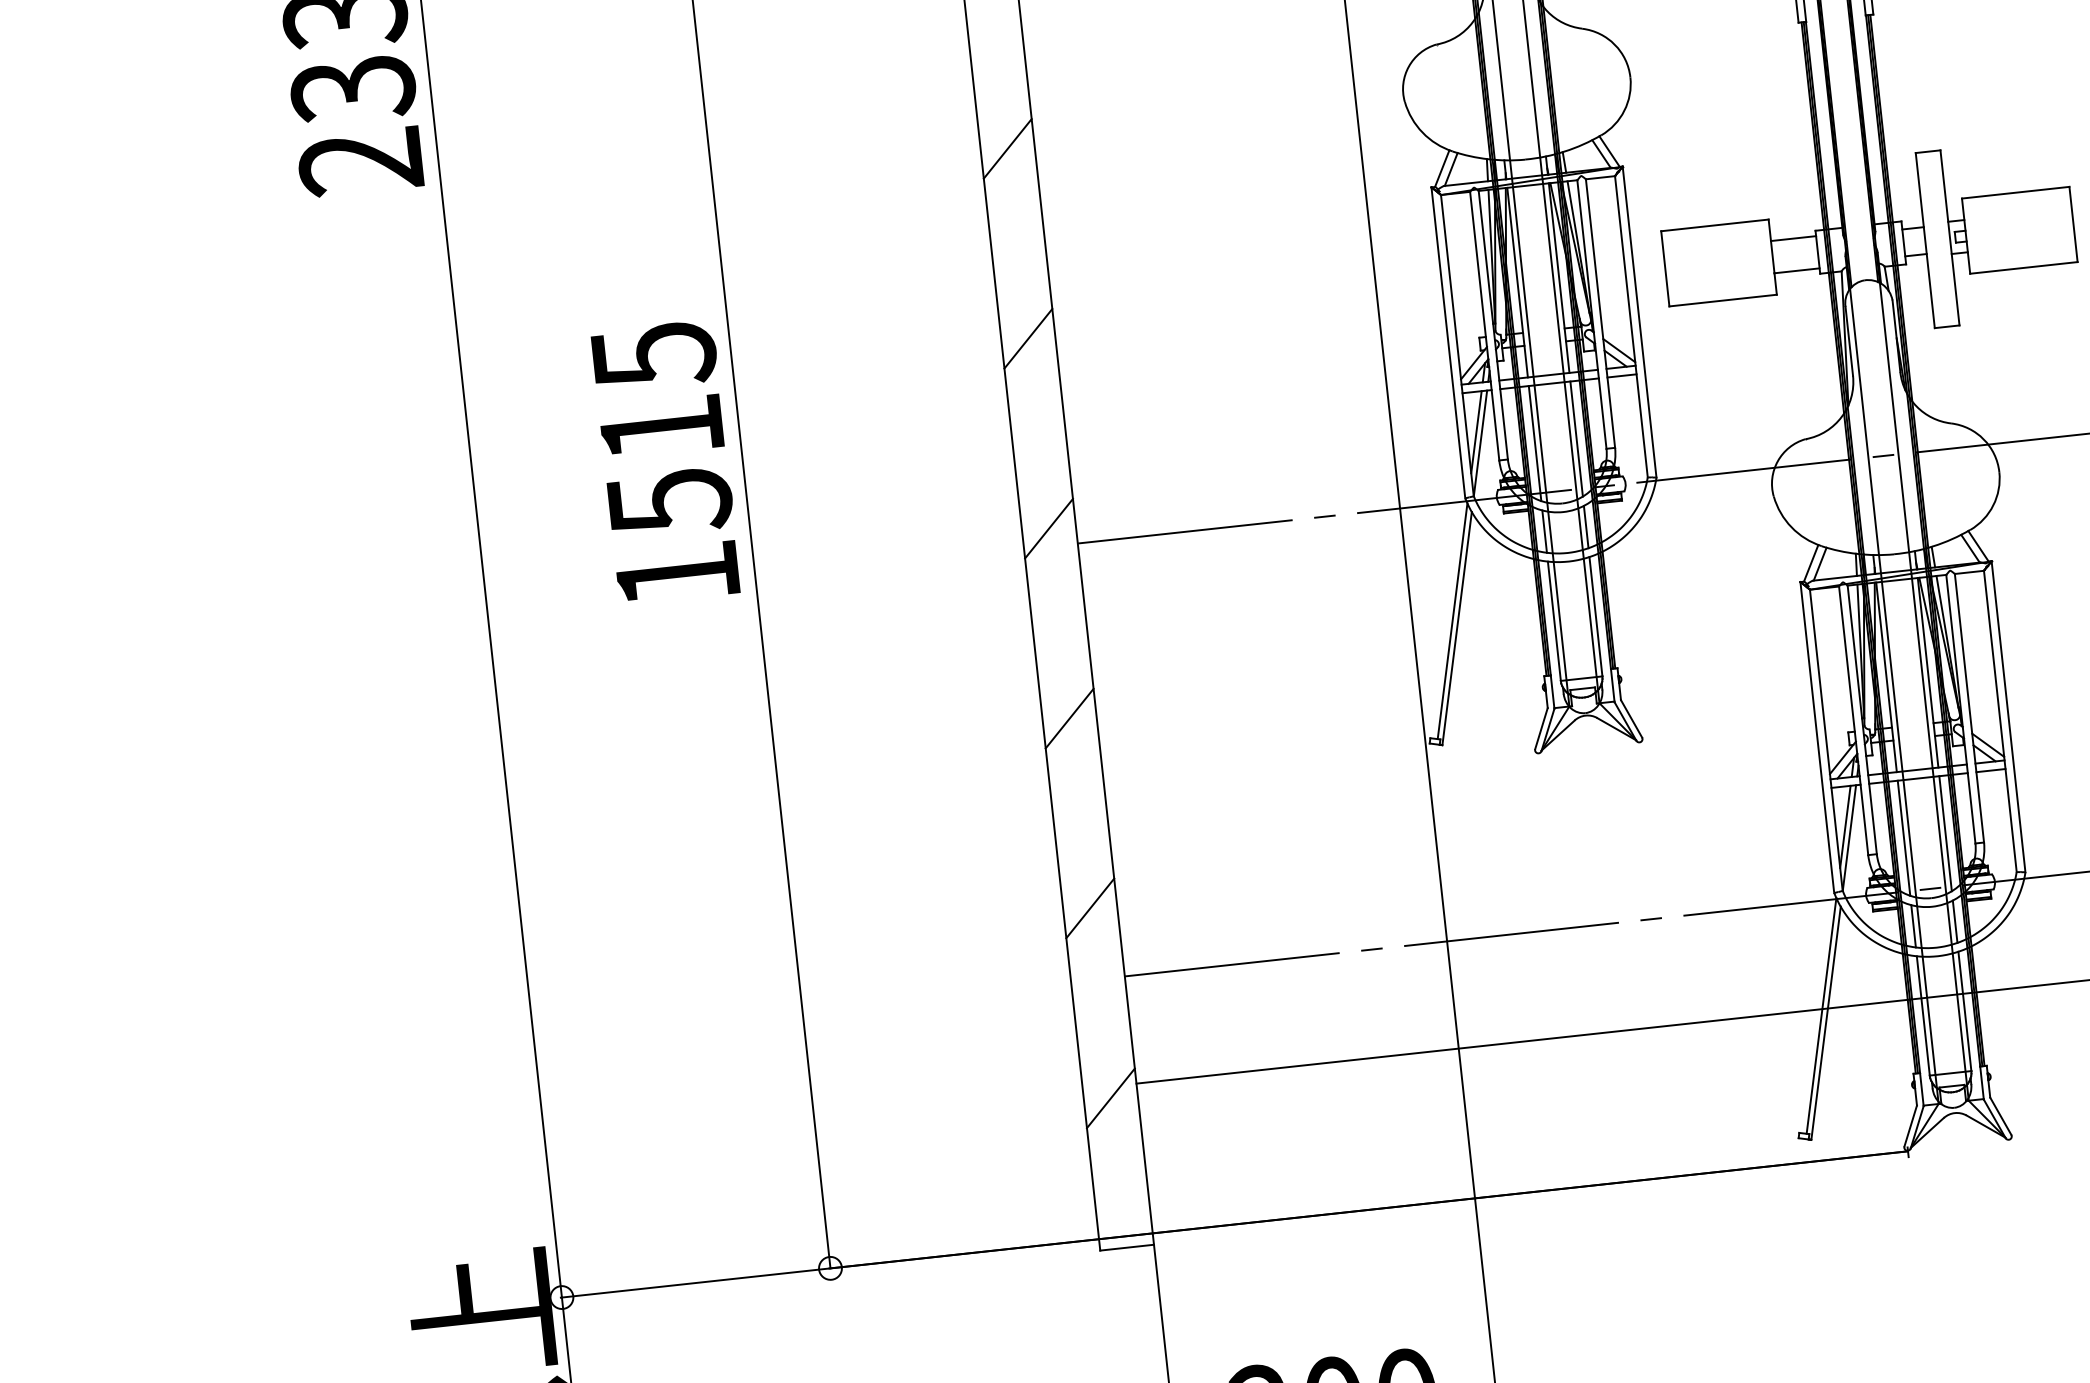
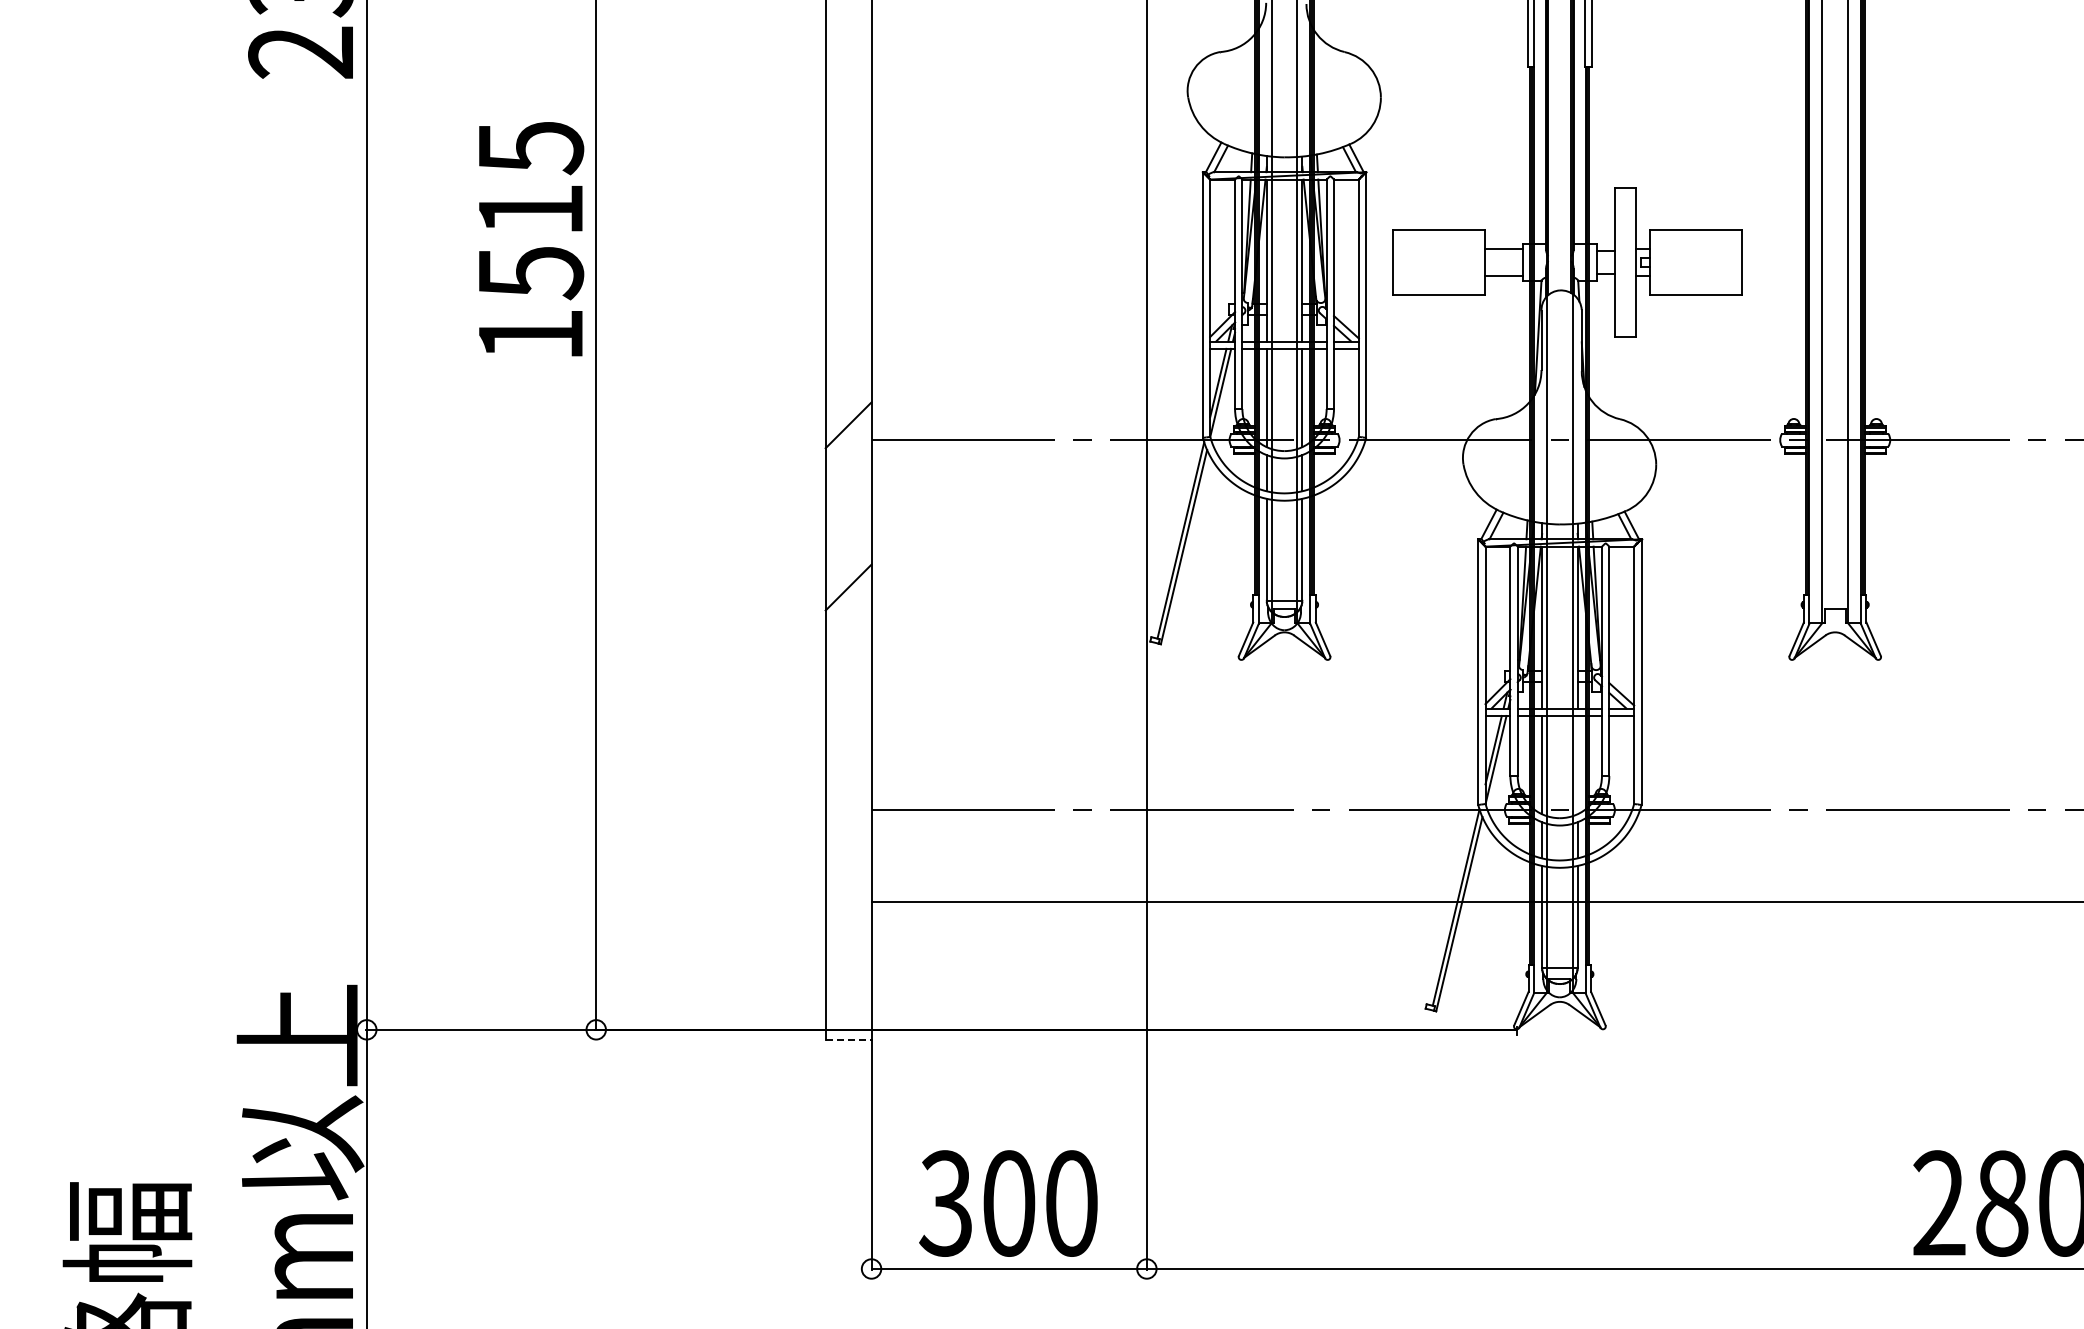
line: (1007, 148) -> (848, 100), removed
line: (1028, 339) -> (848, 263), removed
text: (666, 462) -> (531, 239), moved
line: (1945, 833) -> (1577, 764), removed
line: (1090, 908) -> (848, 749), removed
line: (1110, 1097) -> (848, 911), removed
line: (1126, 1247) -> (848, 1039), solid -> dashed

